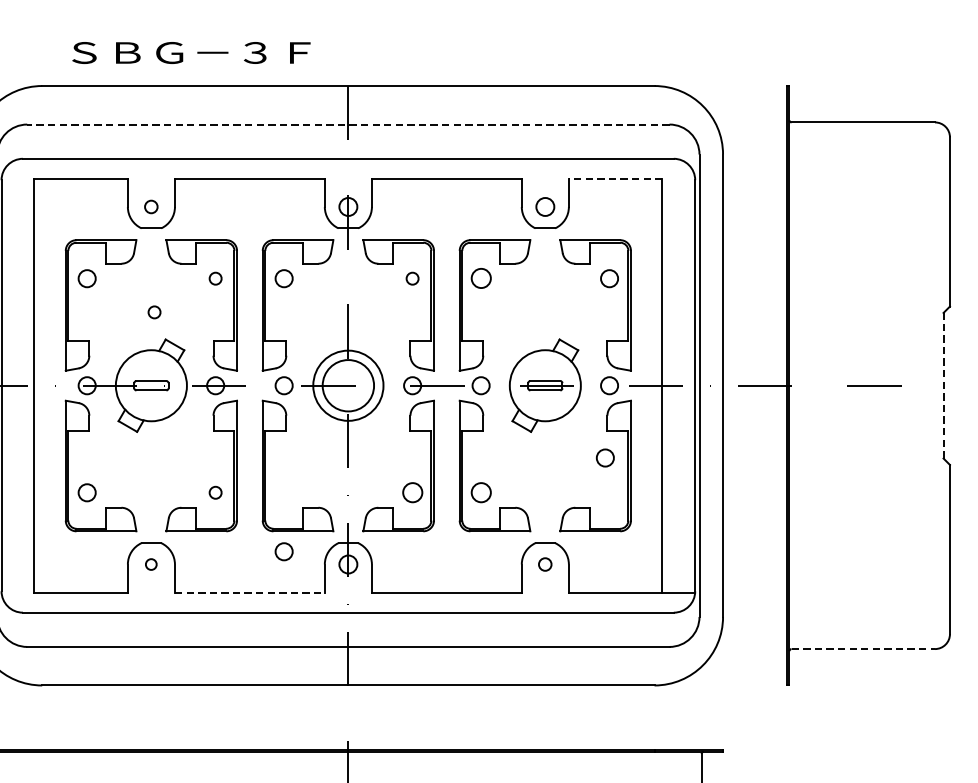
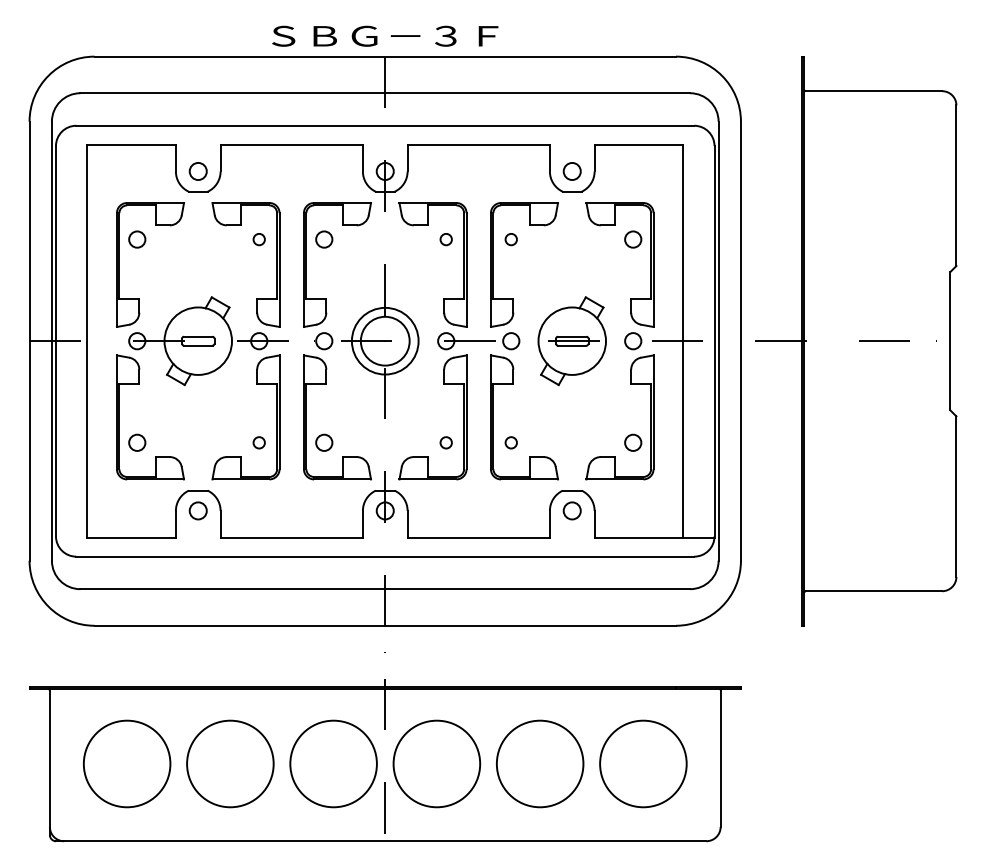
text: (191, 52) -> (385, 35), moved
line: (348, 124) -> (385, 93), dashed -> solid
line: (615, 178) -> (638, 144), dashed -> solid
circle: (150, 206) -> (197, 171), size x1.43
circle: (480, 278) -> (510, 239), size x0.62
circle: (153, 312) -> (200, 271), removed
line: (943, 385) -> (950, 340), dashed -> solid
circle: (605, 457) -> (633, 442), moved
circle: (411, 492) -> (445, 442), size x0.62
circle: (480, 492) -> (510, 442), size x0.62
circle: (284, 551) -> (324, 442), moved
circle: (150, 564) -> (197, 510), size x1.67
circle: (544, 564) -> (571, 510), size x1.43
line: (250, 592) -> (292, 537), dashed -> solid
line: (863, 649) -> (874, 591), dashed -> solid

